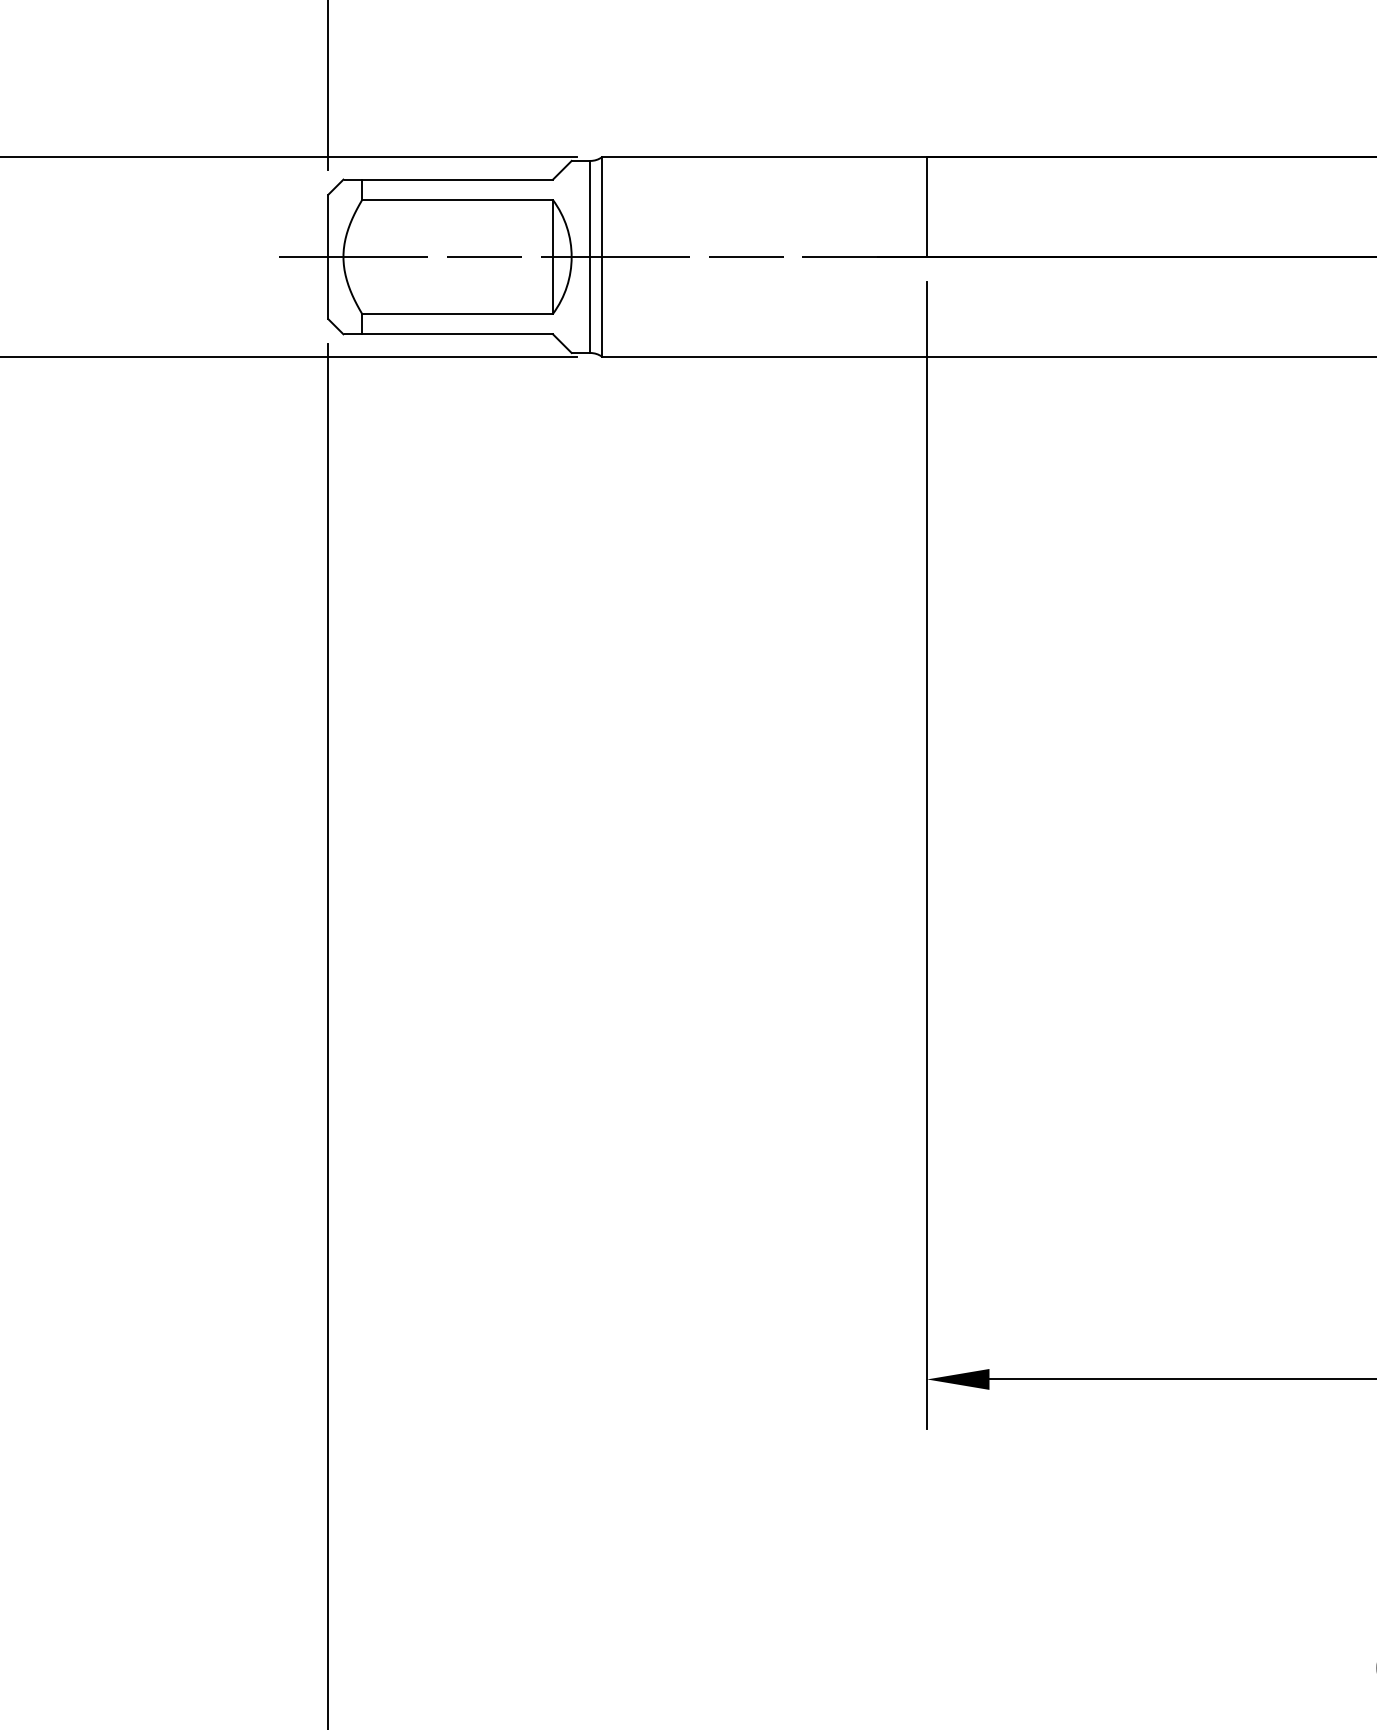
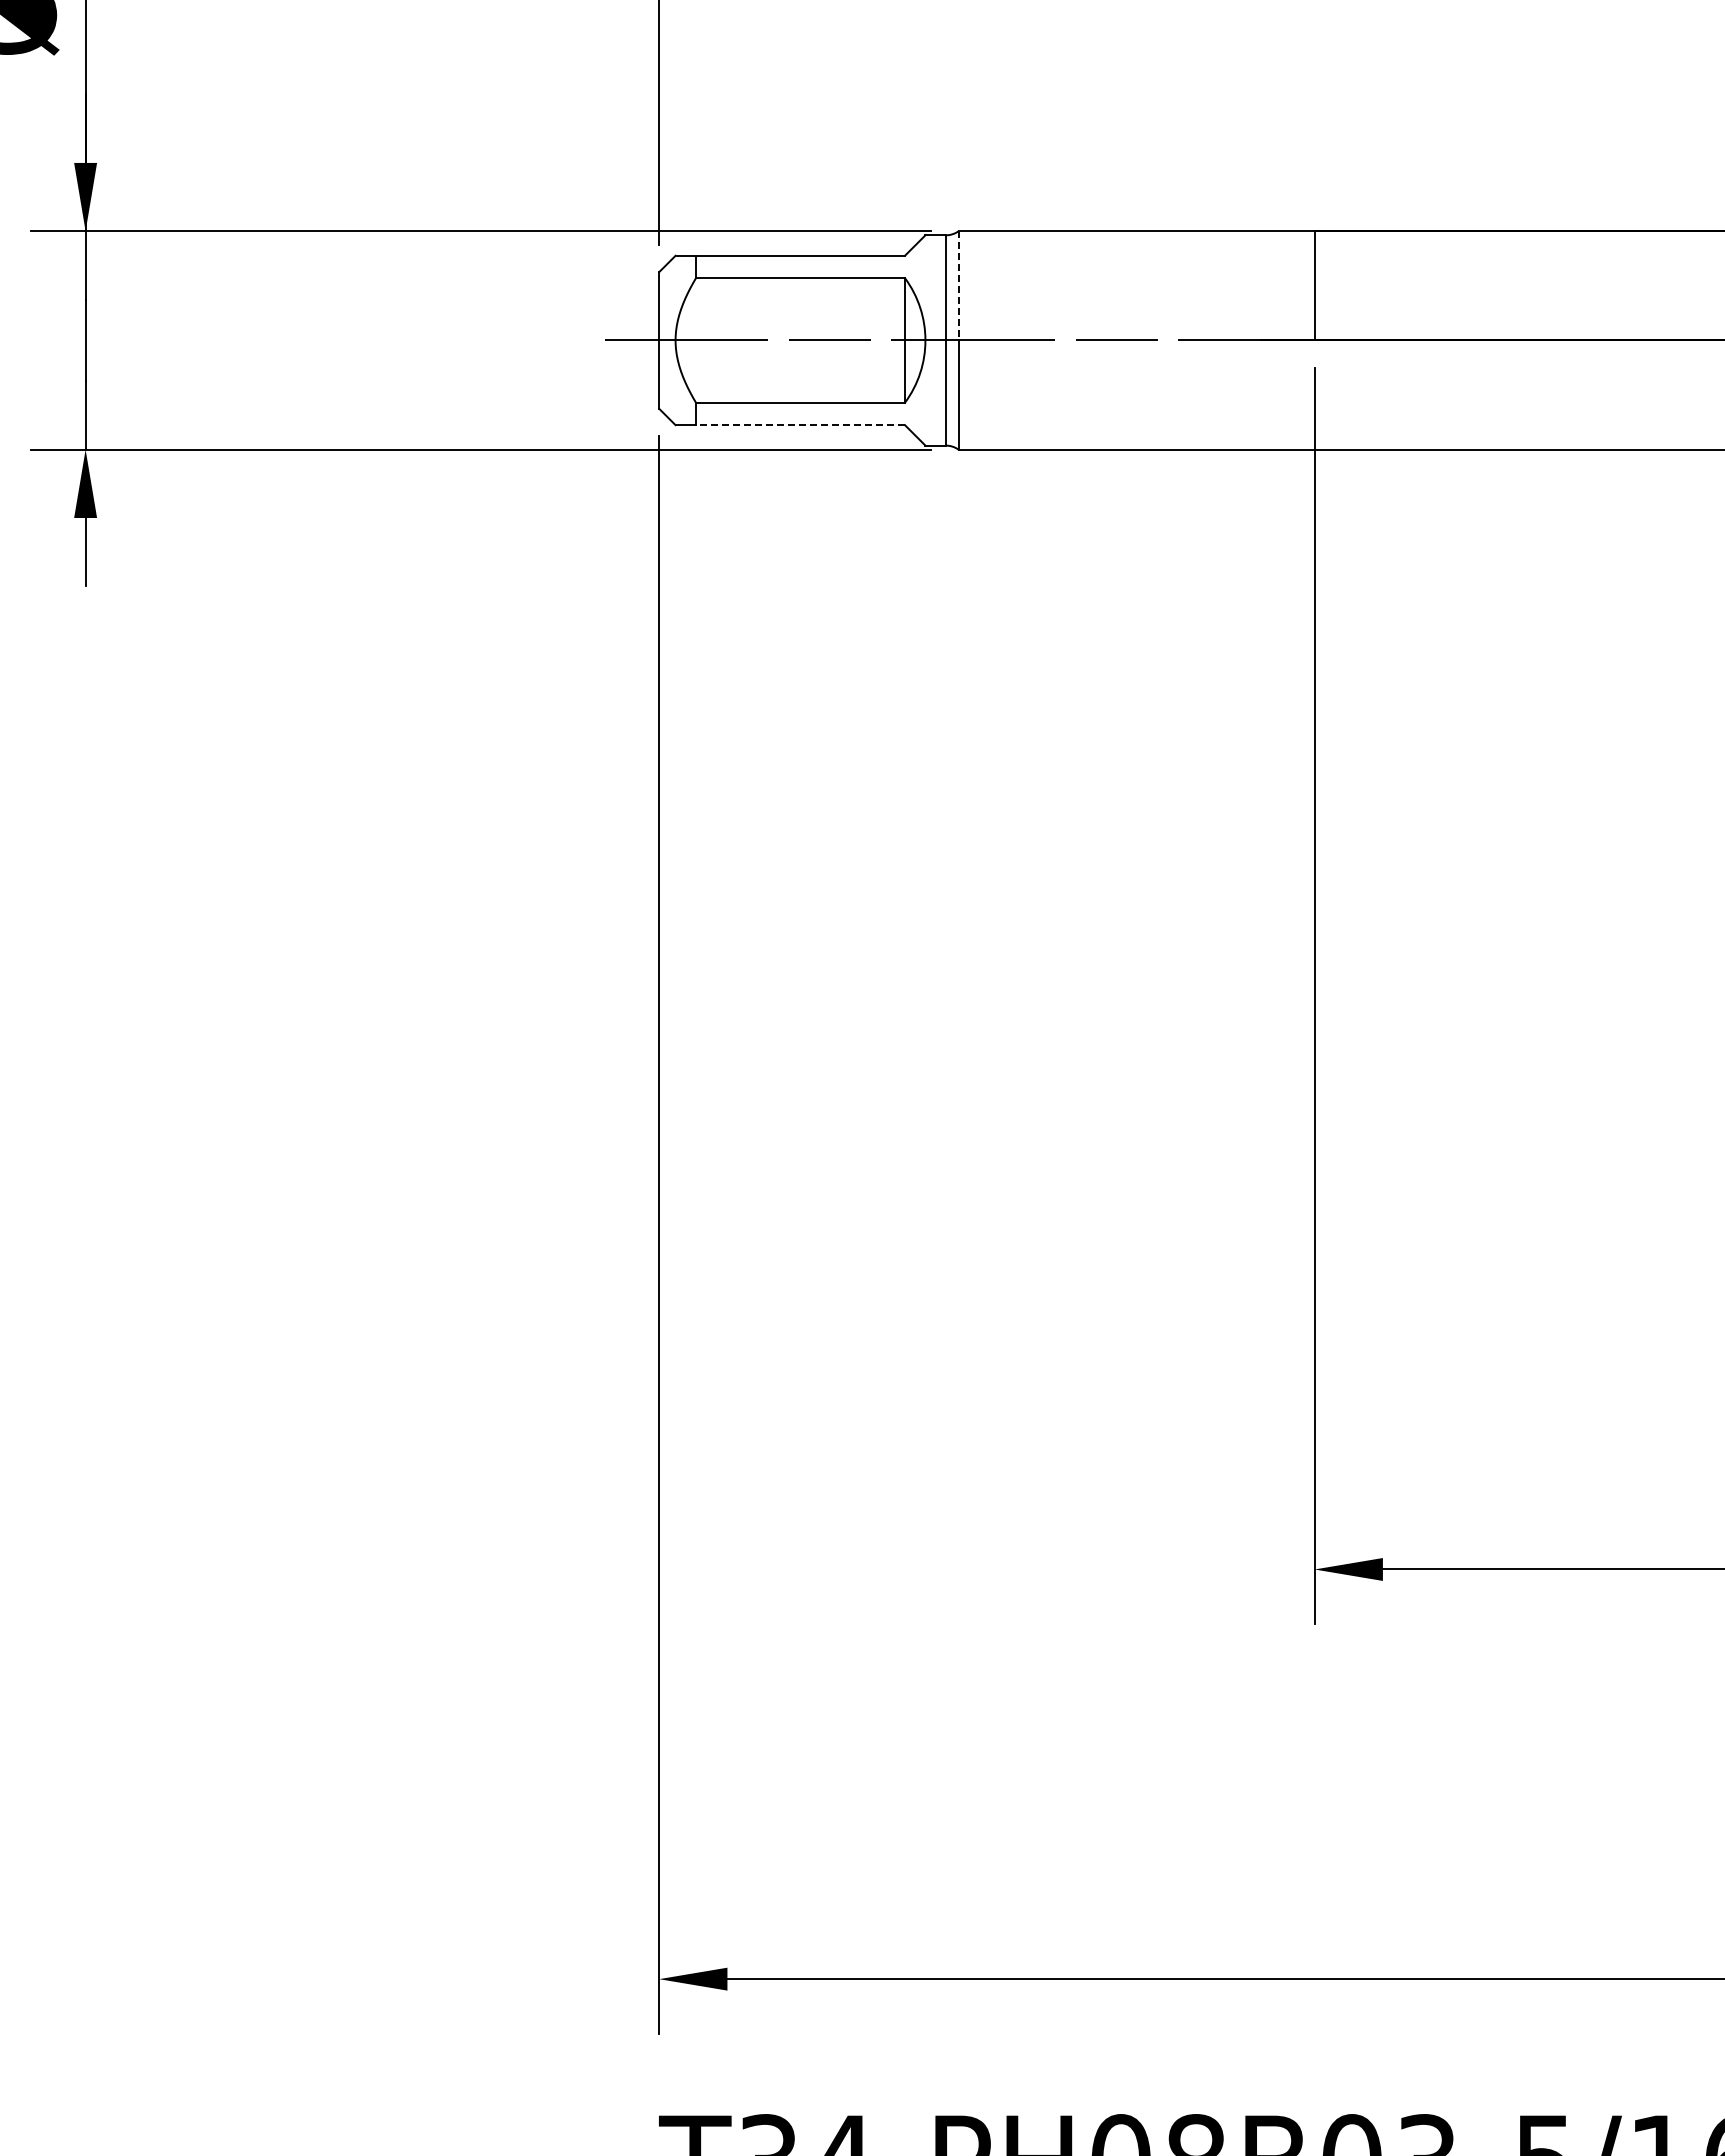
line: (601, 206) -> (958, 285), solid -> dashed
line: (457, 334) -> (800, 425), solid -> dashed

